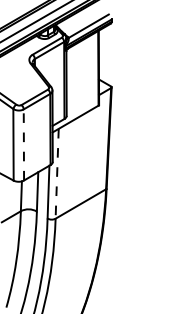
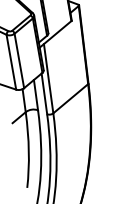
line: (23, 144) -> (18, 60), dashed -> solid
line: (57, 173) -> (48, 78), dashed -> solid

